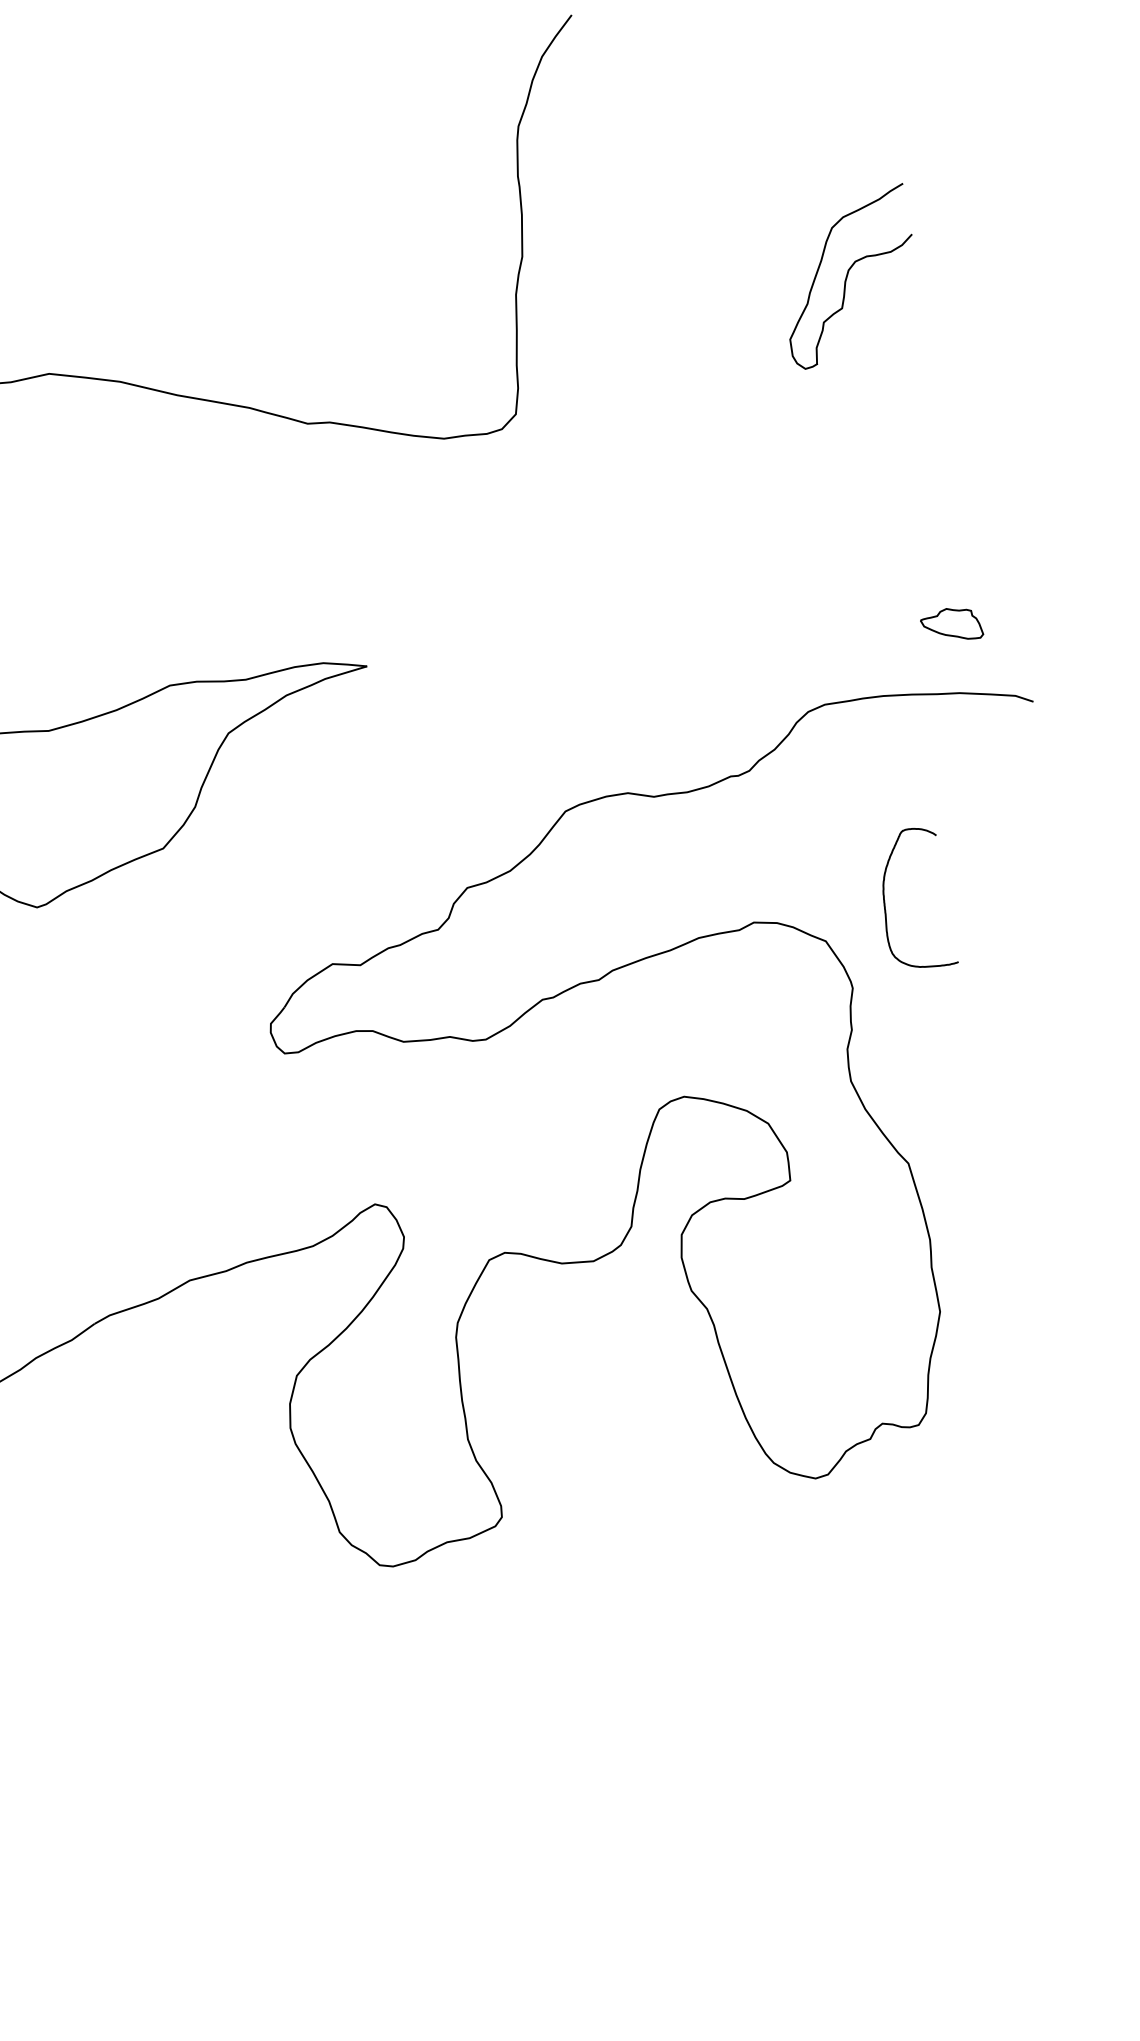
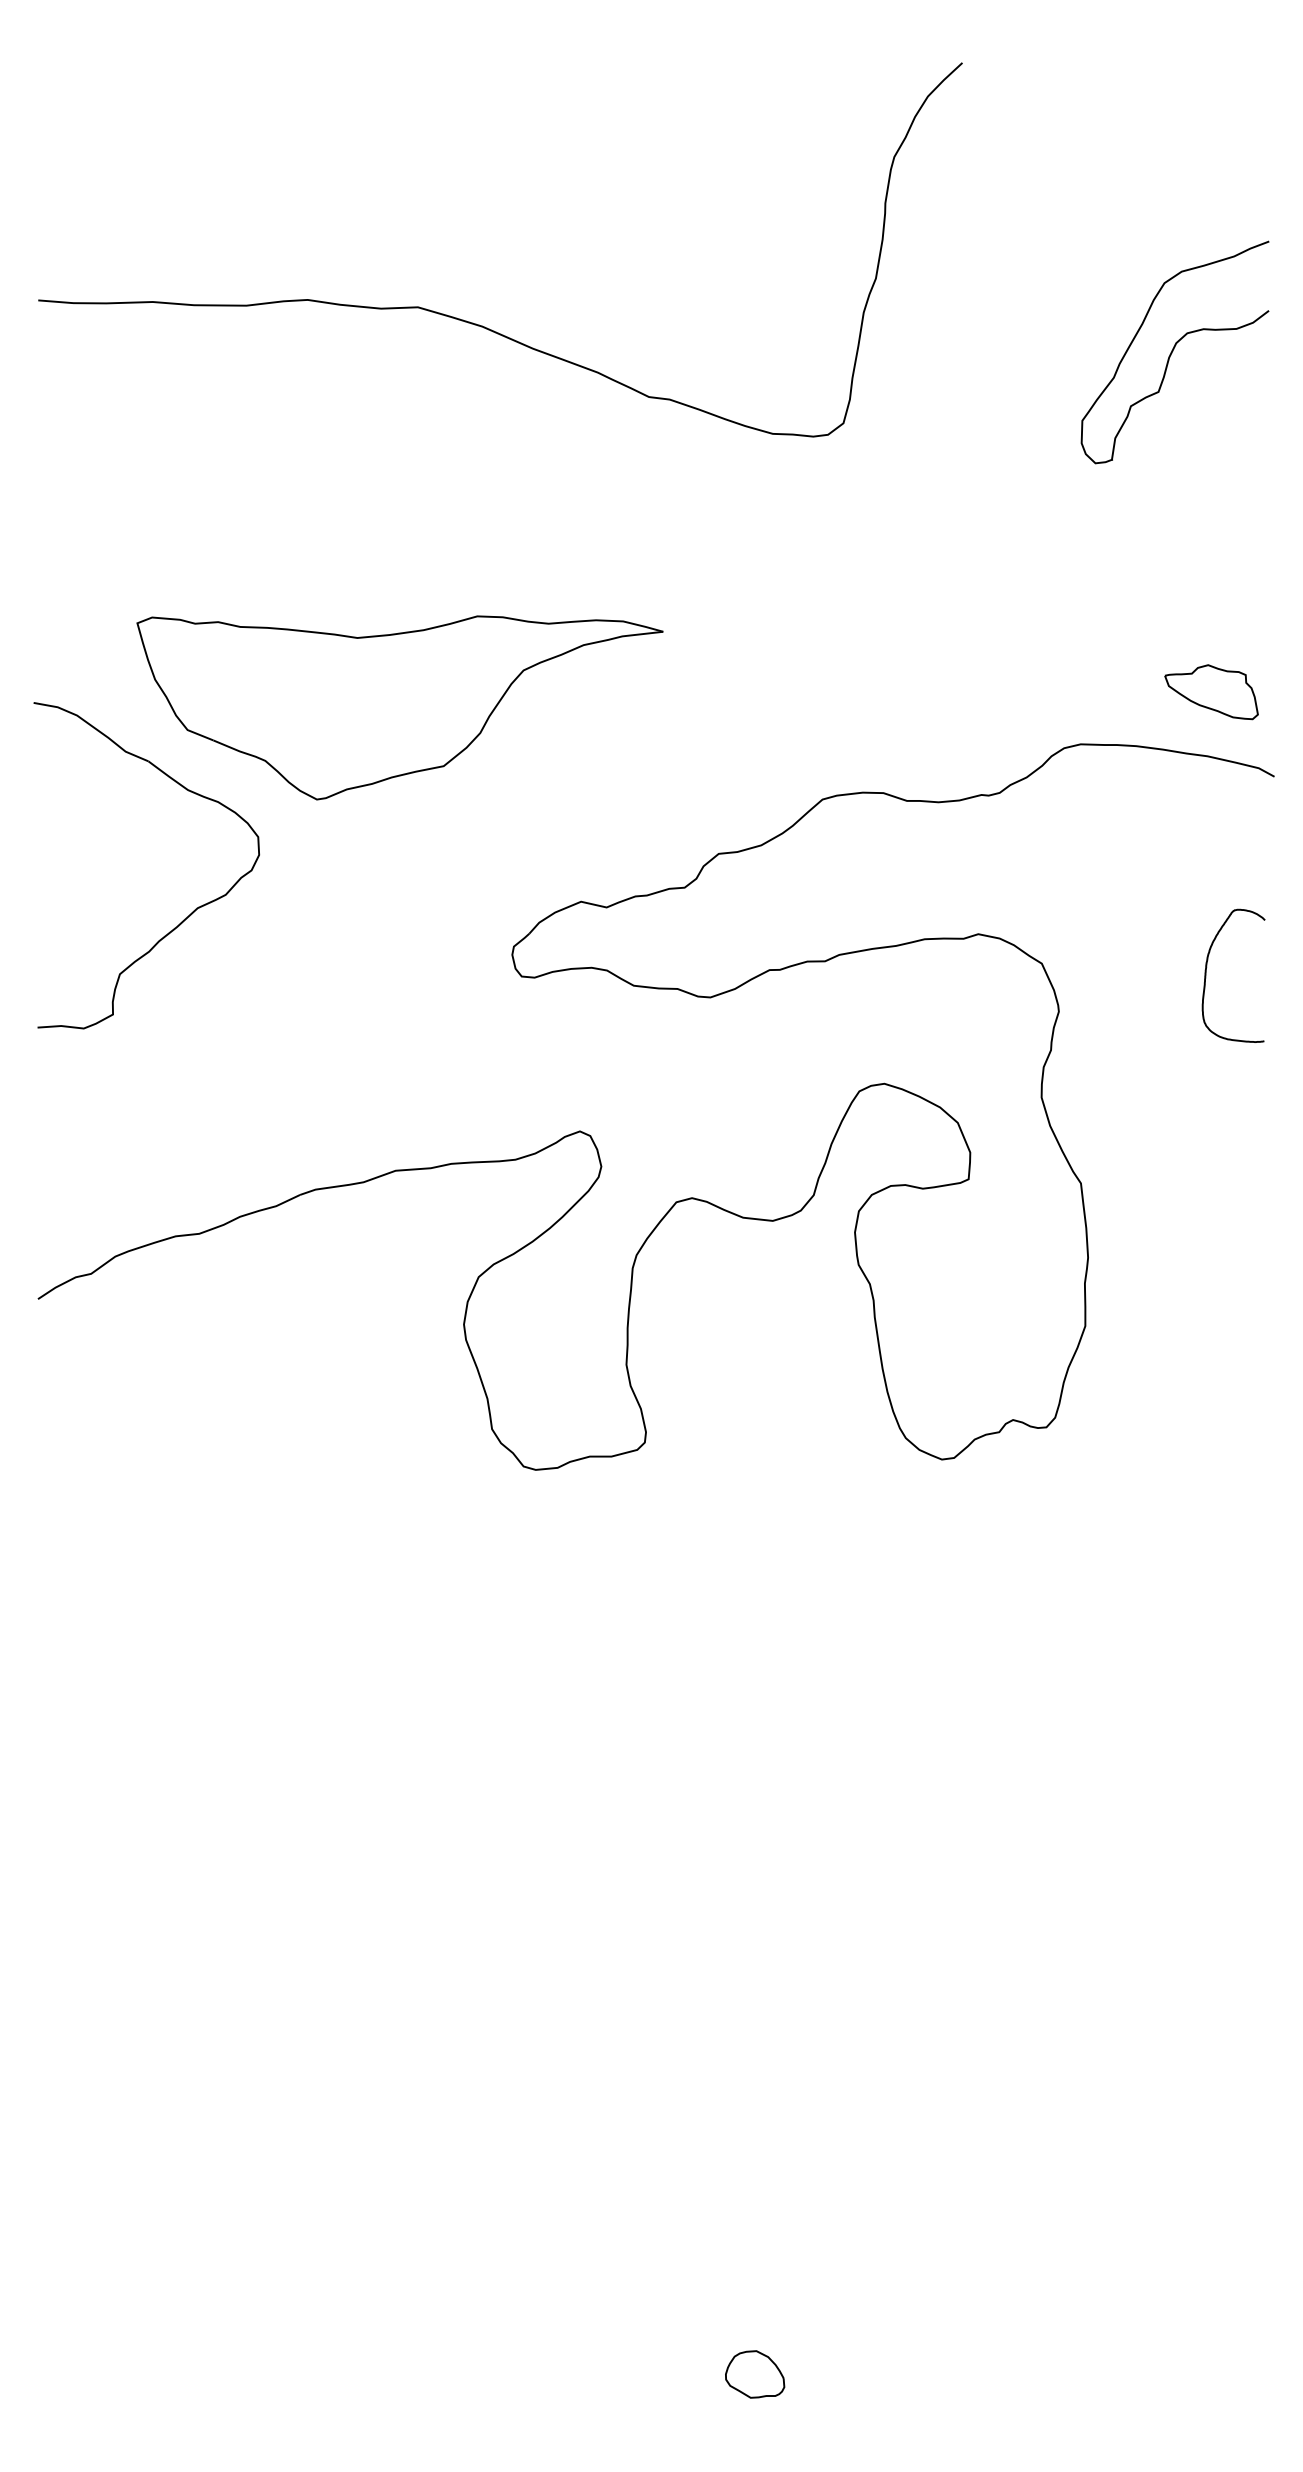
part: (848, 277) -> (1174, 352), size x1.43
part: (951, 625) -> (1211, 692), size x1.67
curve: (885, 904) -> (1206, 975), moved

